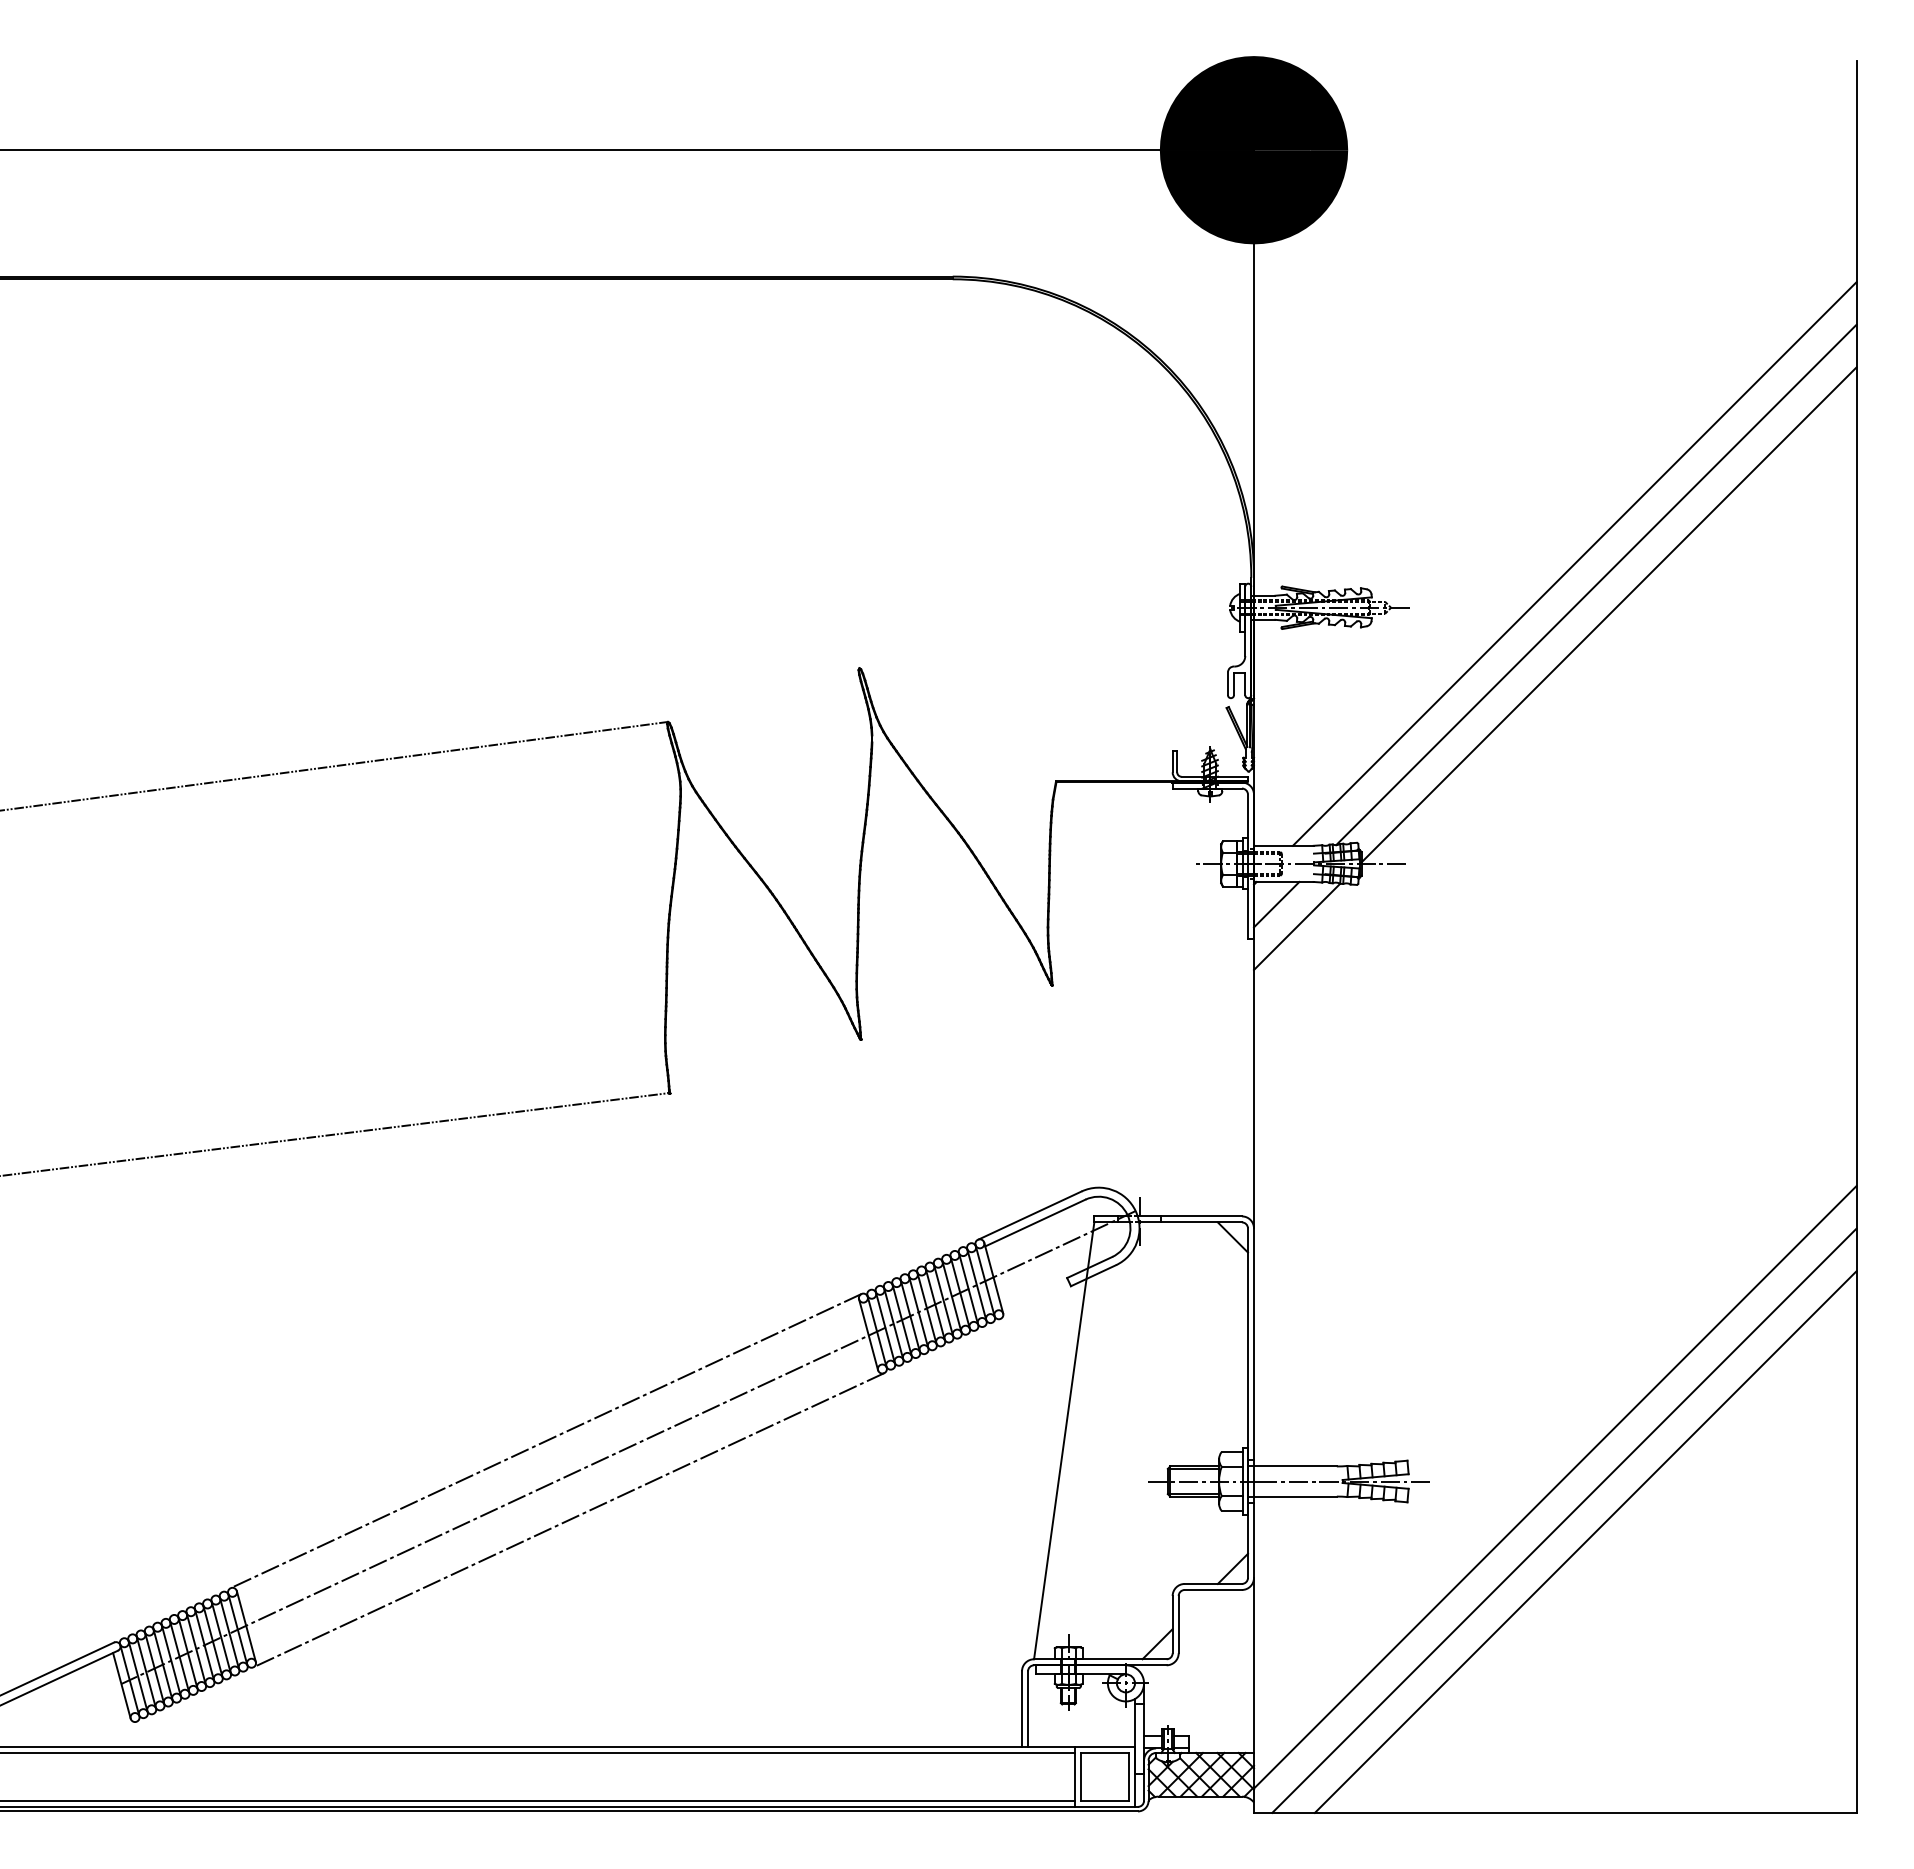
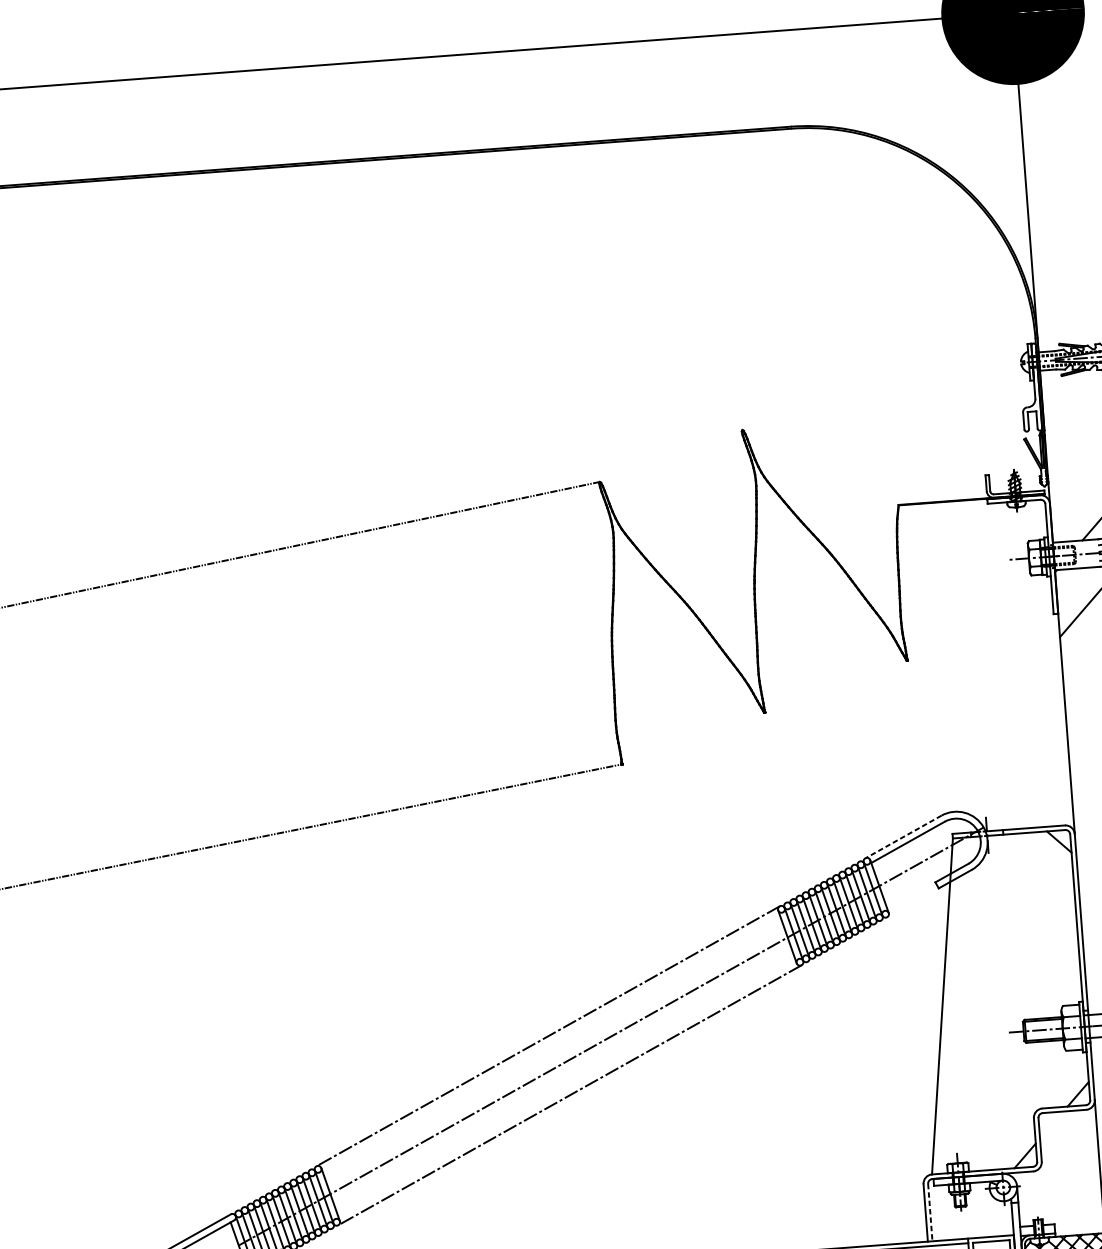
line: (1276, 904) -> (1073, 586), removed
line: (1030, 1215) -> (903, 836), solid -> dashed
line: (1028, 1708) -> (930, 1212), solid -> dashed

